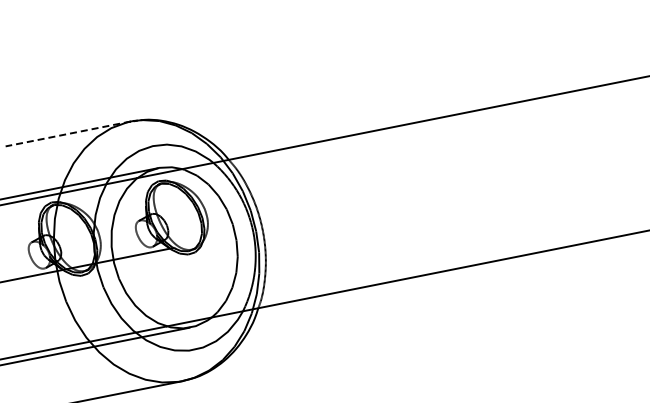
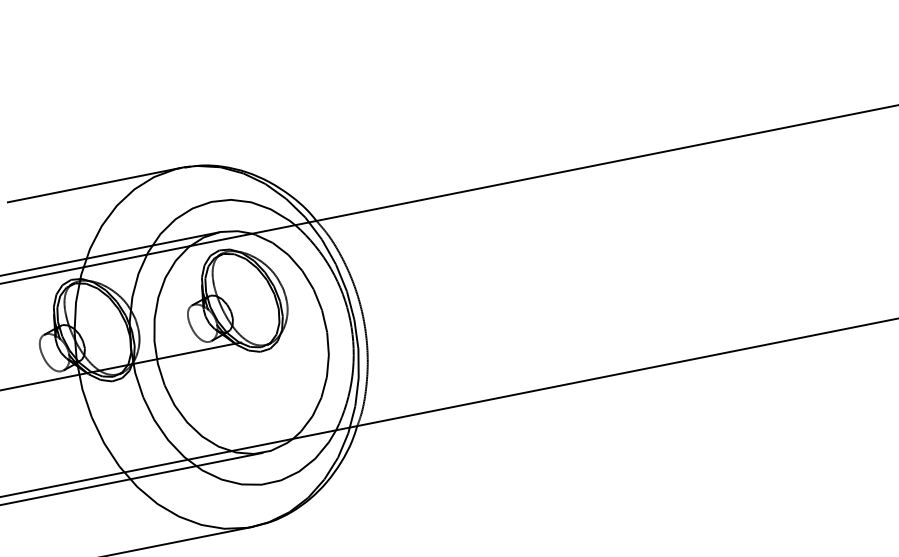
line: (68, 133) -> (94, 184), dashed -> solid

